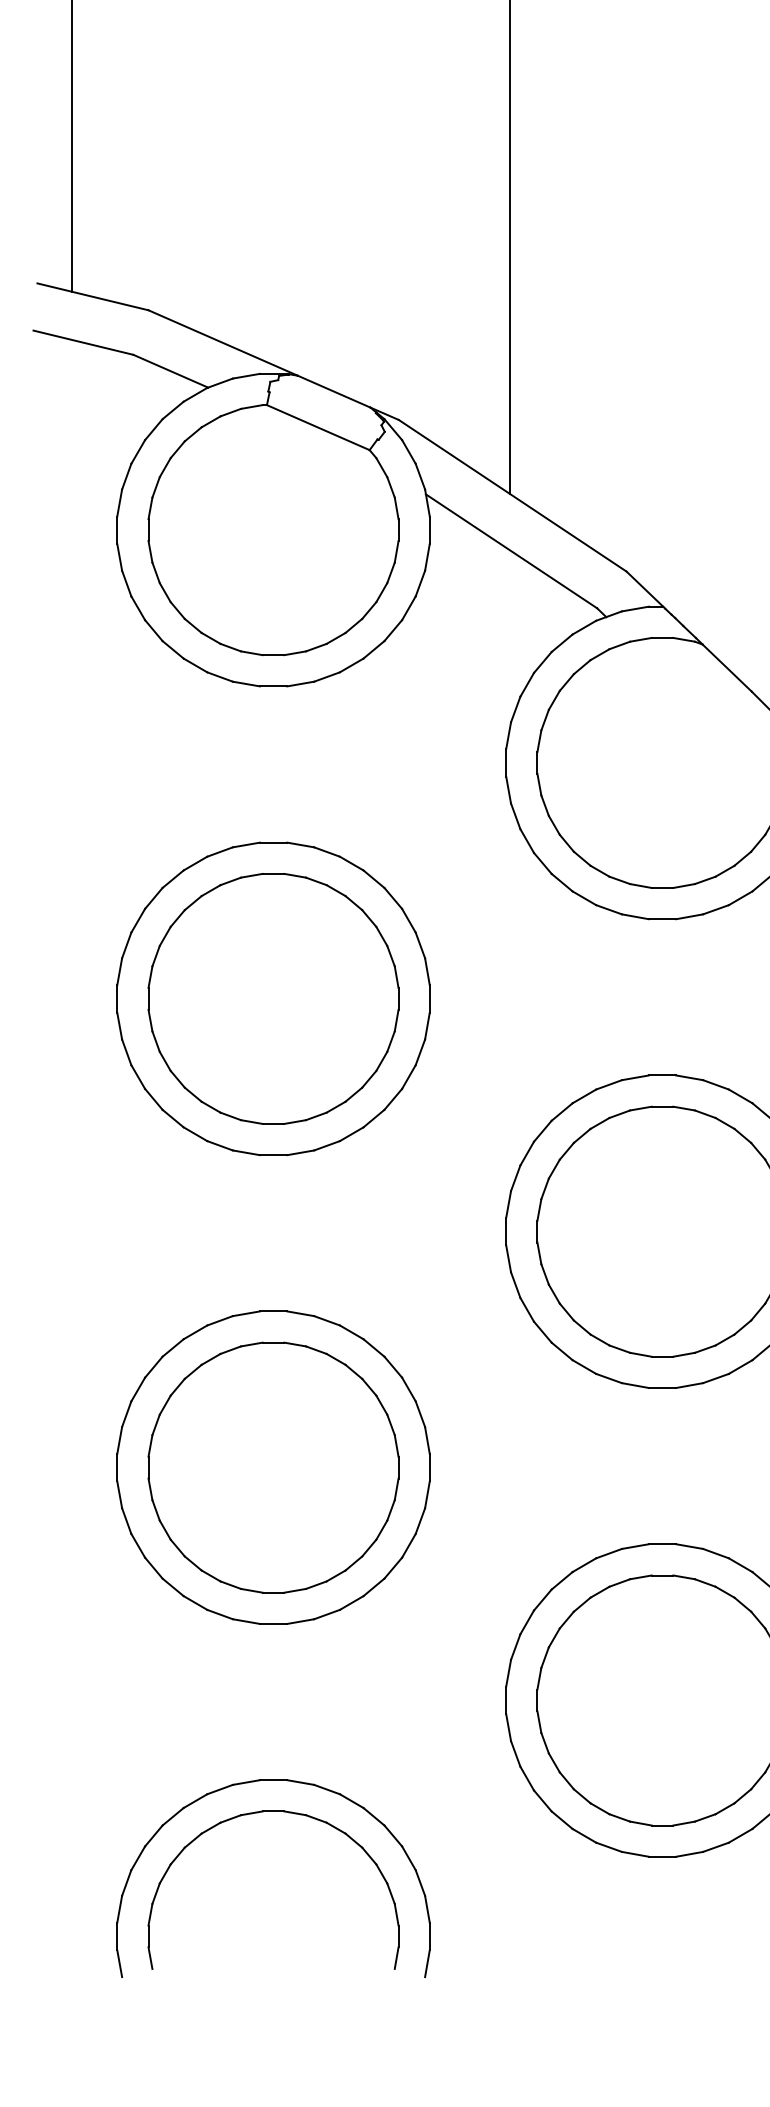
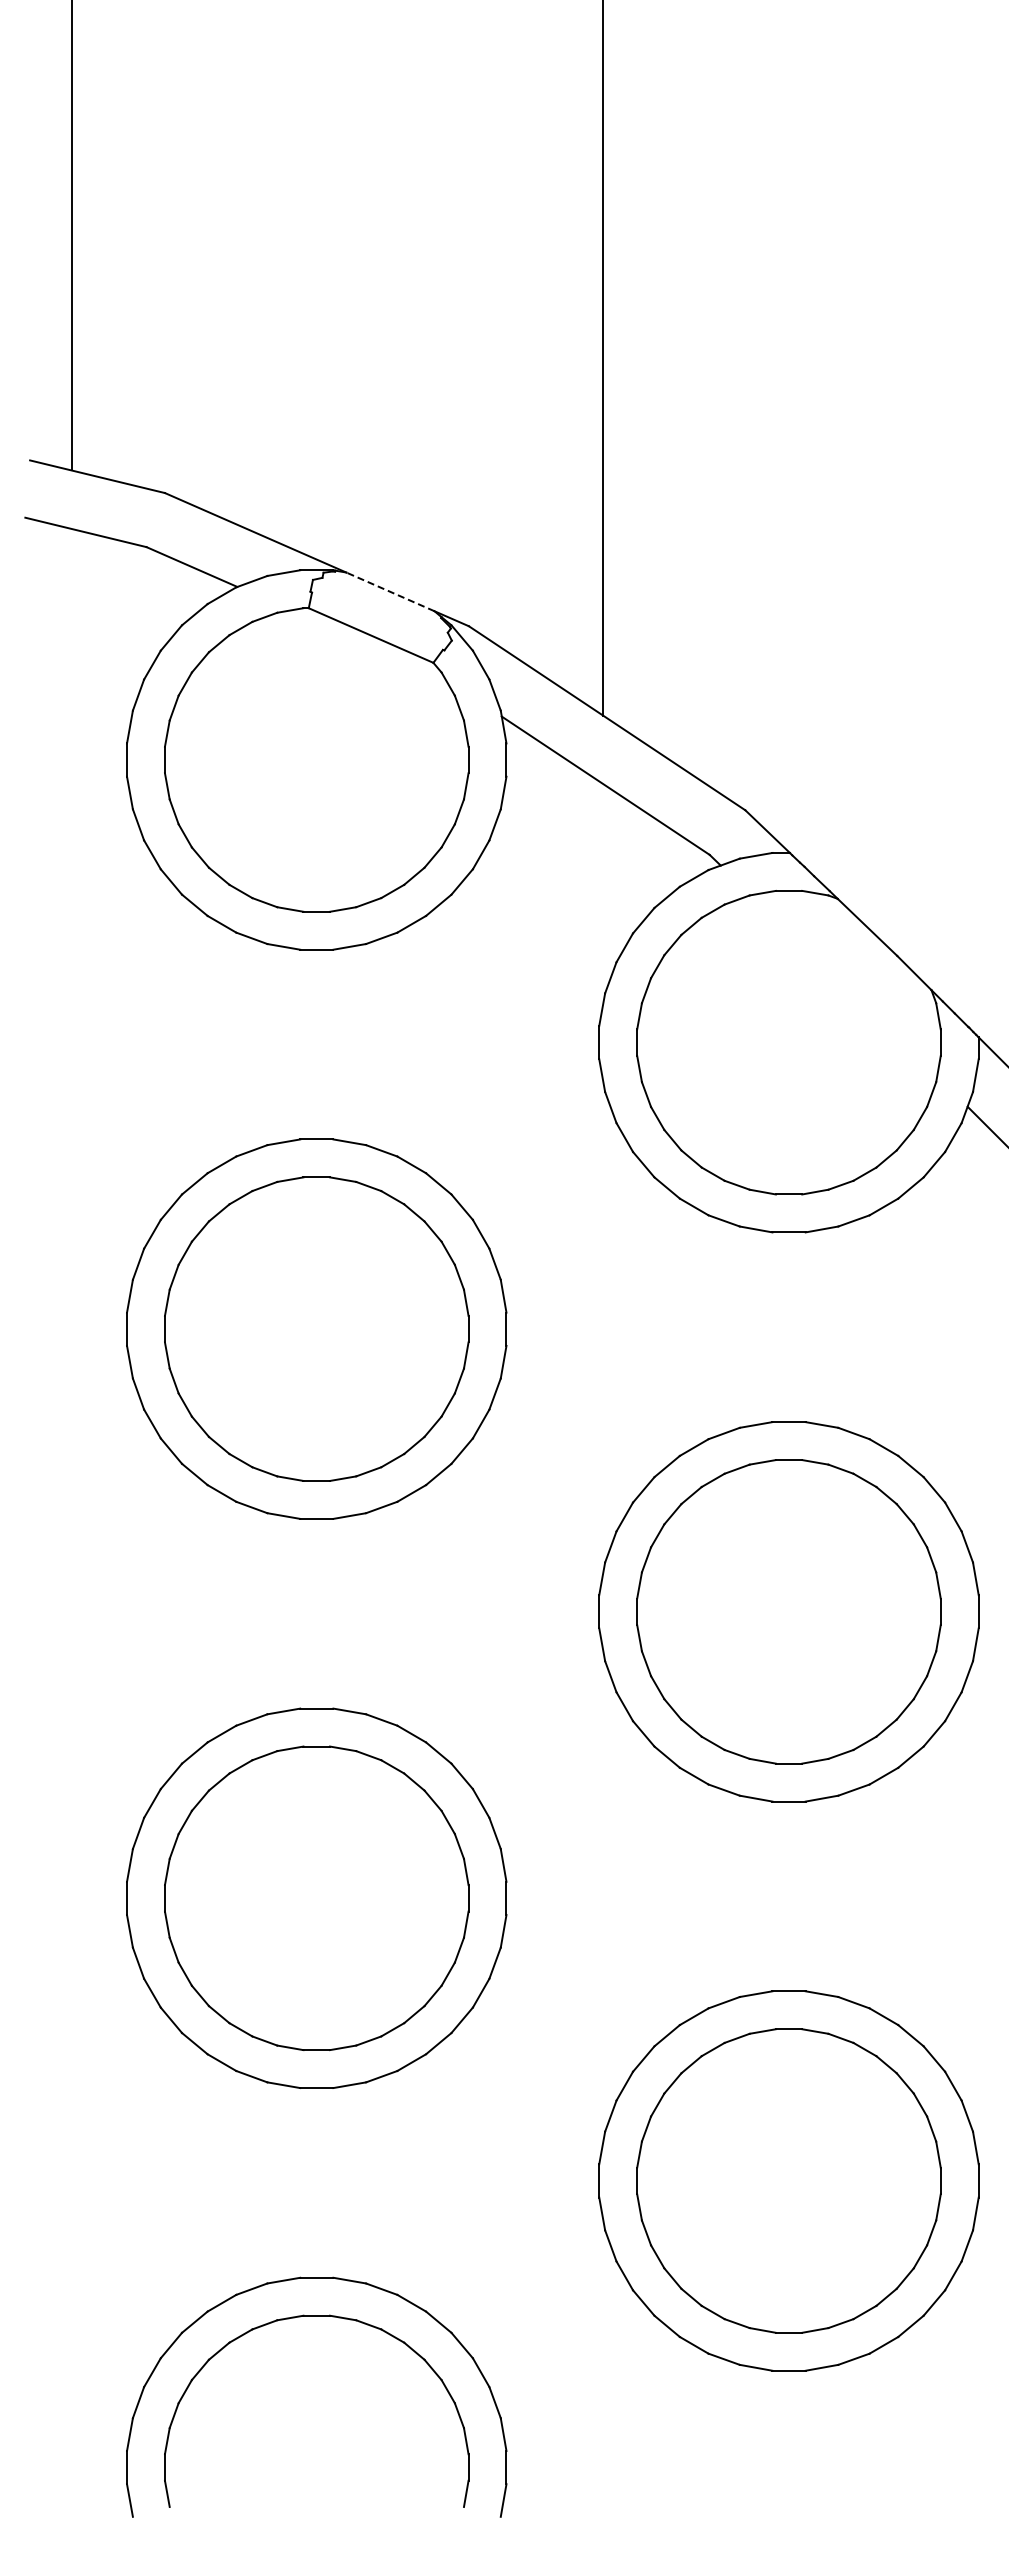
line: (334, 391) -> (390, 591), solid -> dashed

